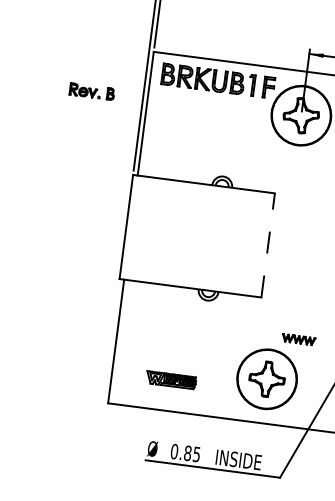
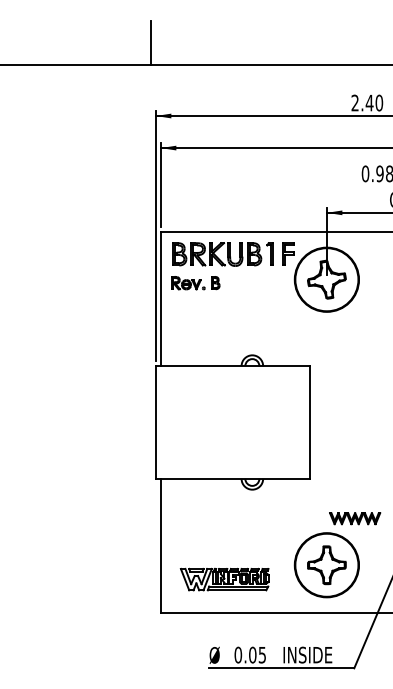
part: (91, 92) -> (195, 283), moved
line: (268, 245) -> (309, 422), dashed -> solid
part: (299, 339) -> (355, 518), size x1.43
part: (170, 380) -> (224, 579), size x1.67
text: (187, 453) -> (252, 655), 0.85 -> 0.05

